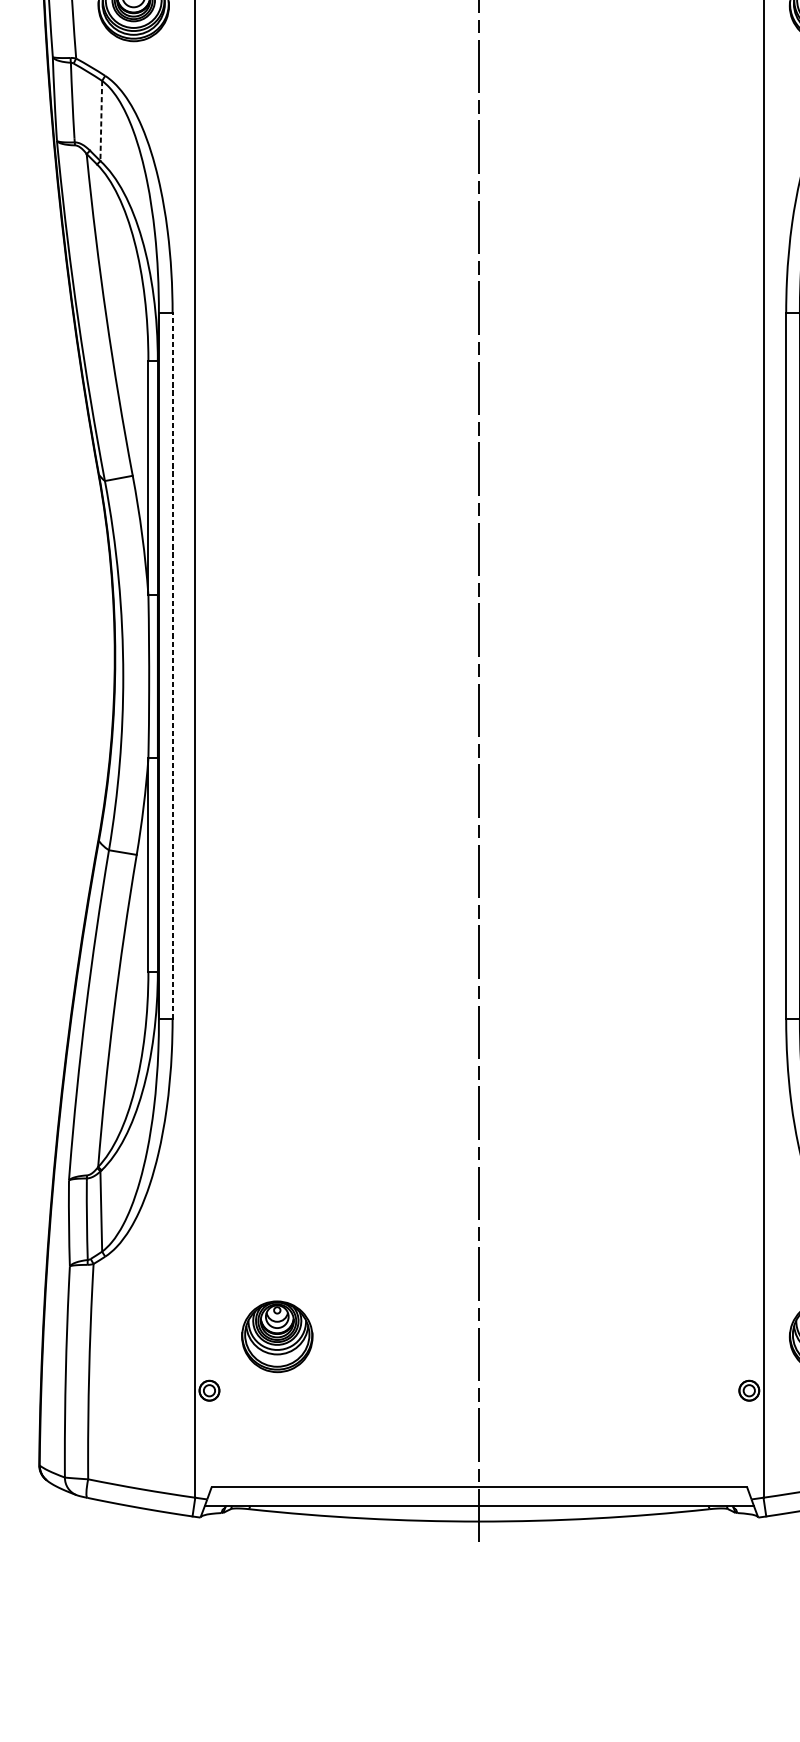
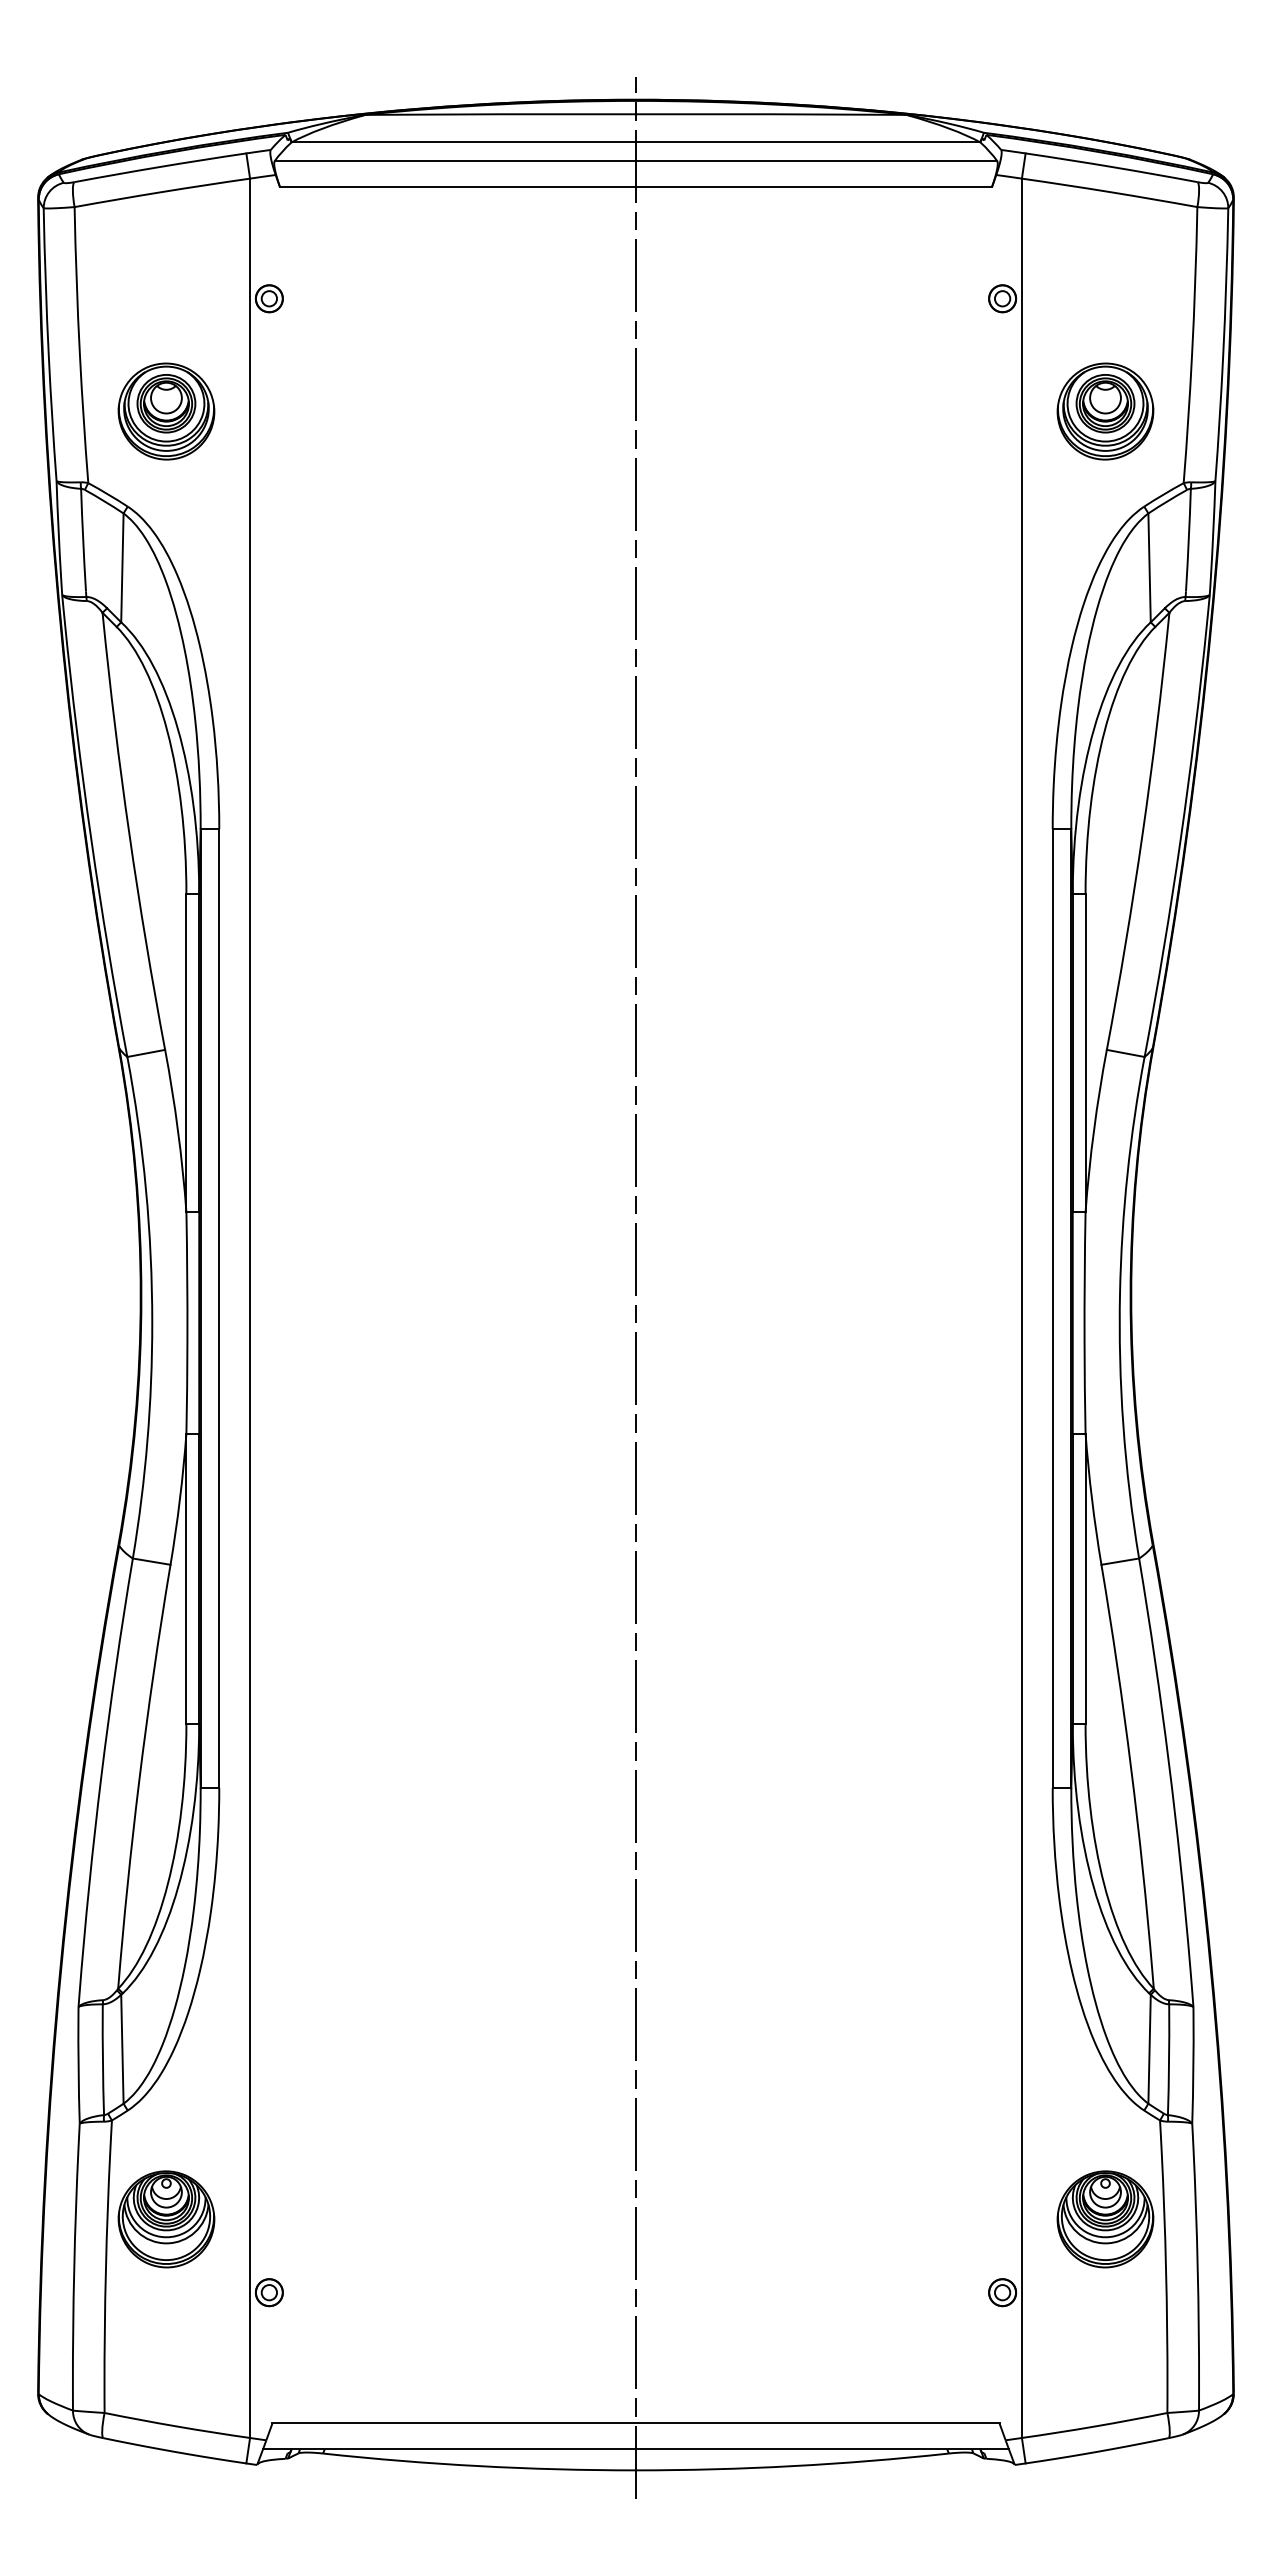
line: (101, 121) -> (122, 568), dashed -> solid
line: (172, 666) -> (219, 1308), dashed -> solid
part: (277, 1336) -> (166, 2219), moved

